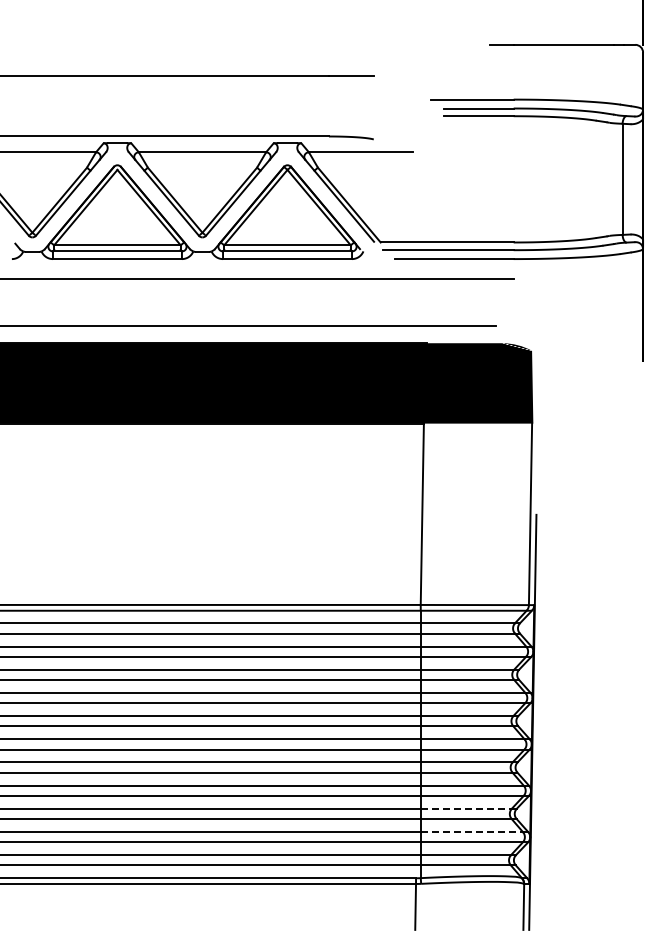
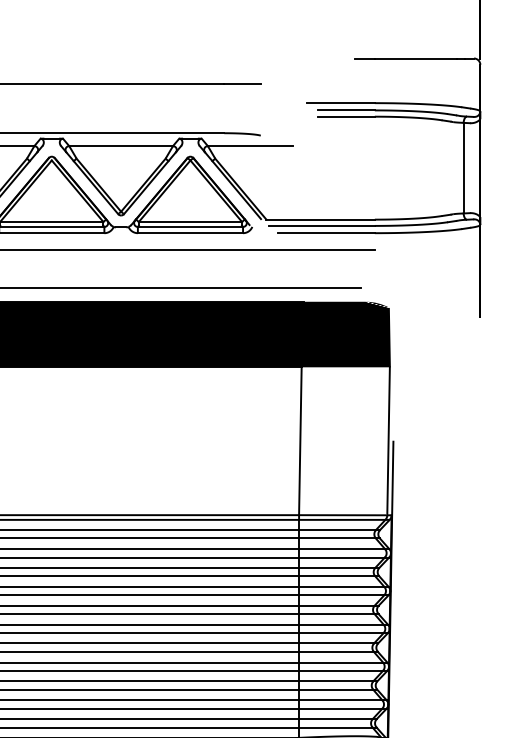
line: (466, 808) -> (336, 681), dashed -> solid
line: (472, 832) -> (341, 700), dashed -> solid

